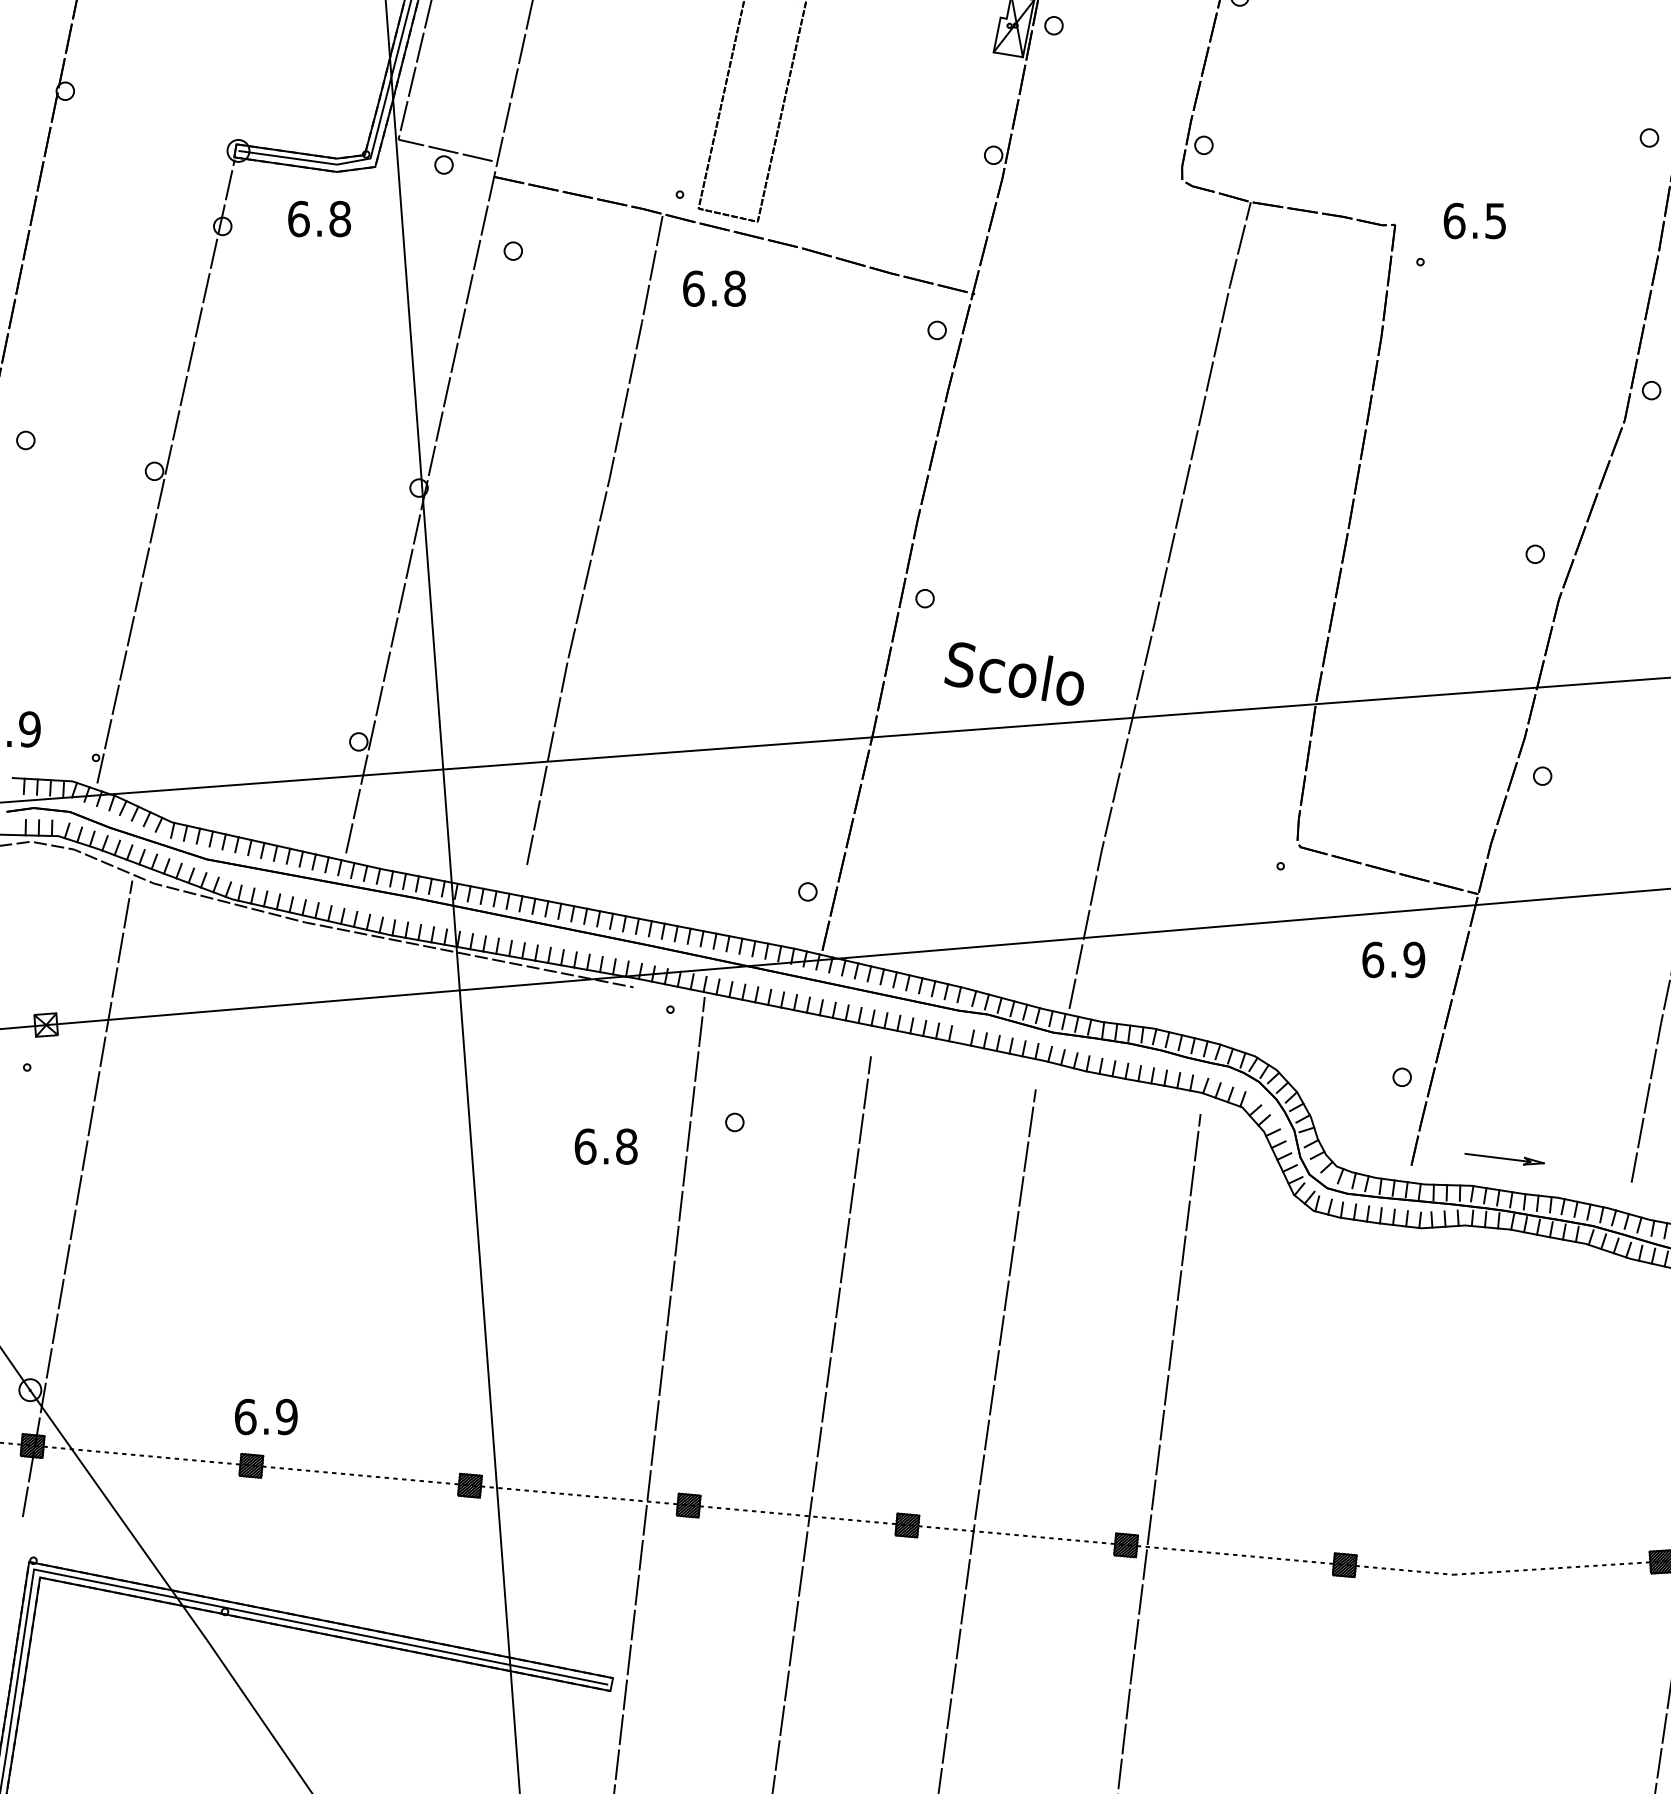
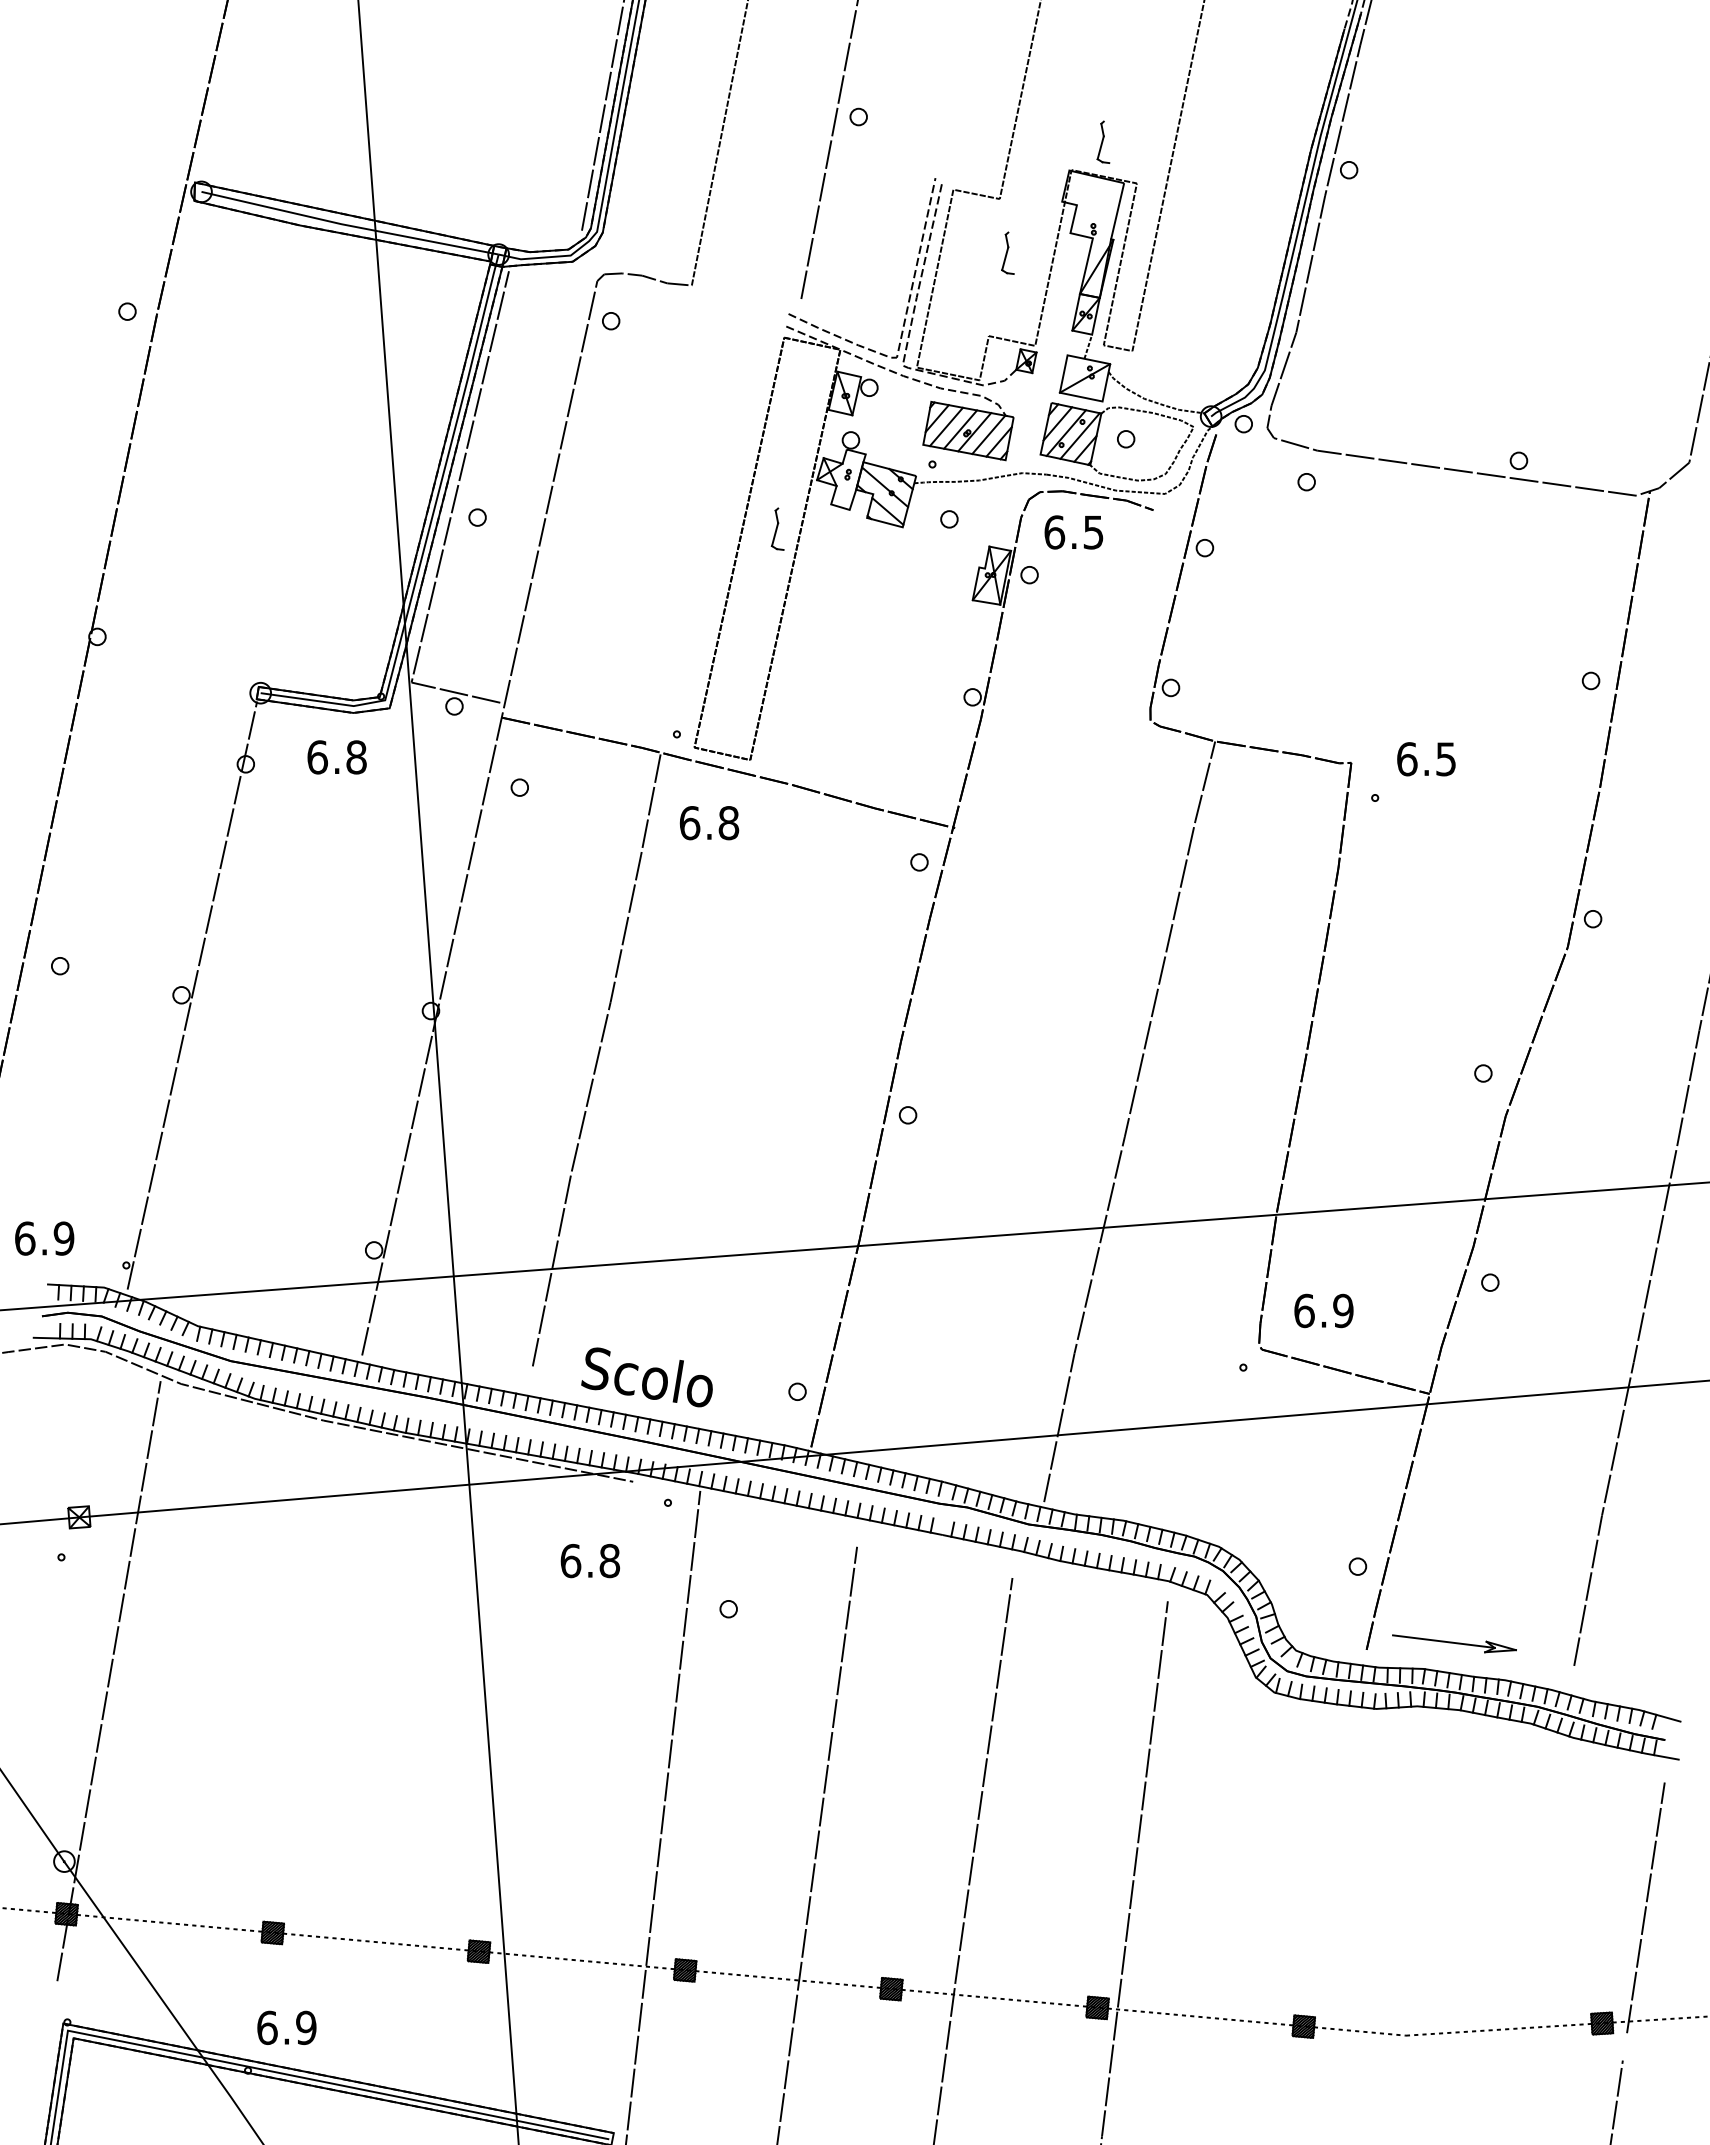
text: (1013, 674) -> (646, 1377), moved
text: (1393, 959) -> (1323, 1310), moved
text: (605, 1147) -> (589, 1561), moved
part: (1504, 1158) -> (1454, 1643), size x1.67
text: (265, 1416) -> (286, 2027), moved

